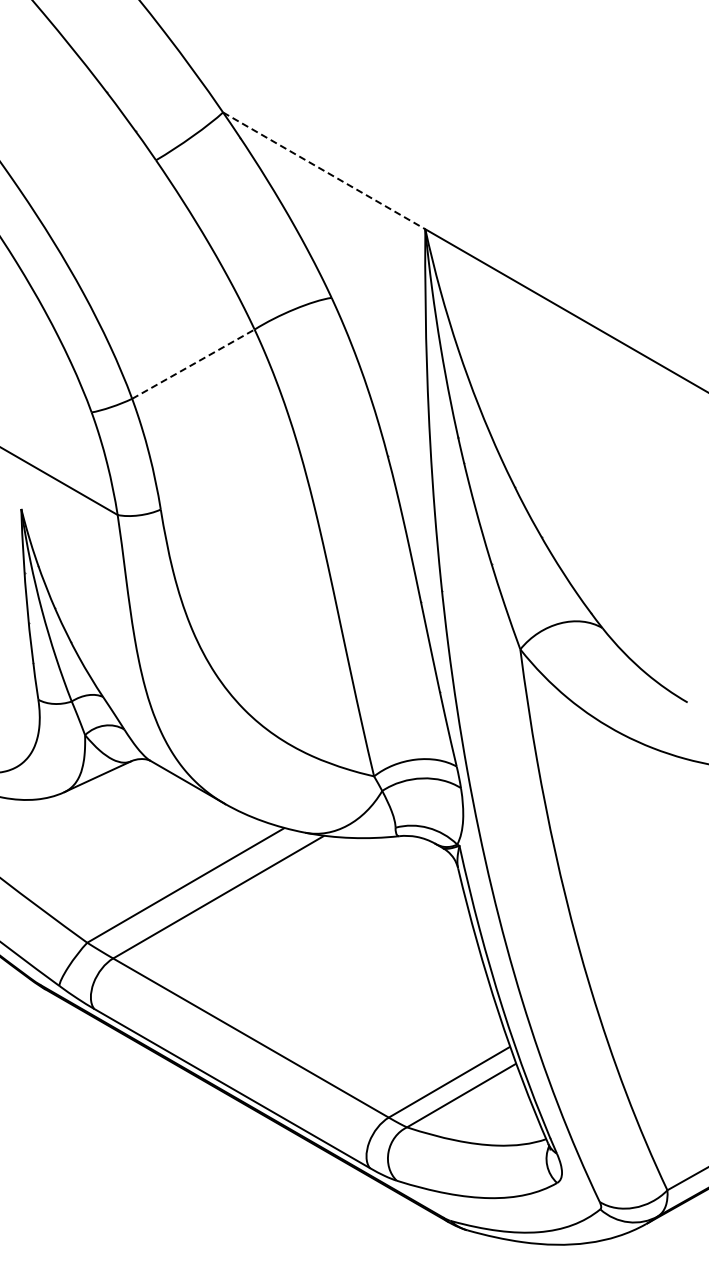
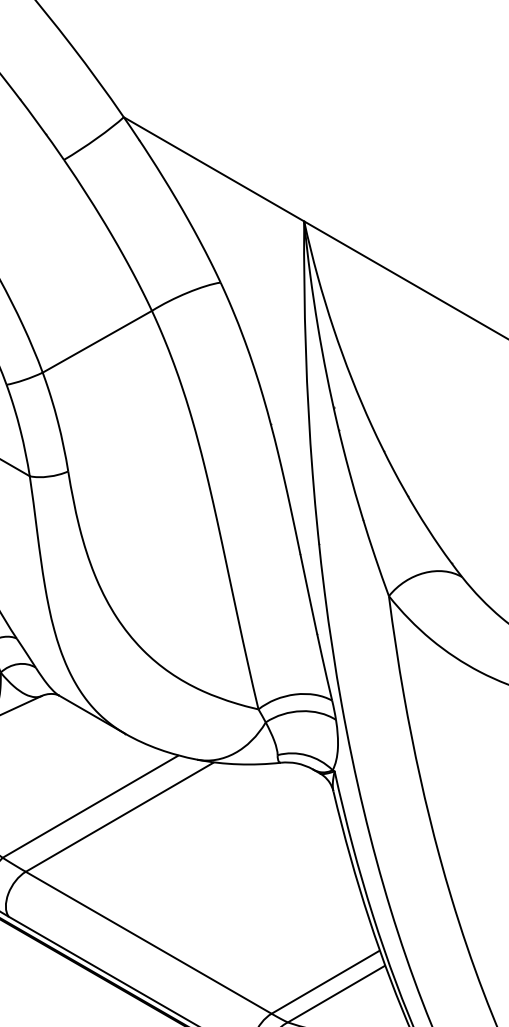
line: (324, 170) -> (214, 169), dashed -> solid
line: (193, 363) -> (97, 341), dashed -> solid

